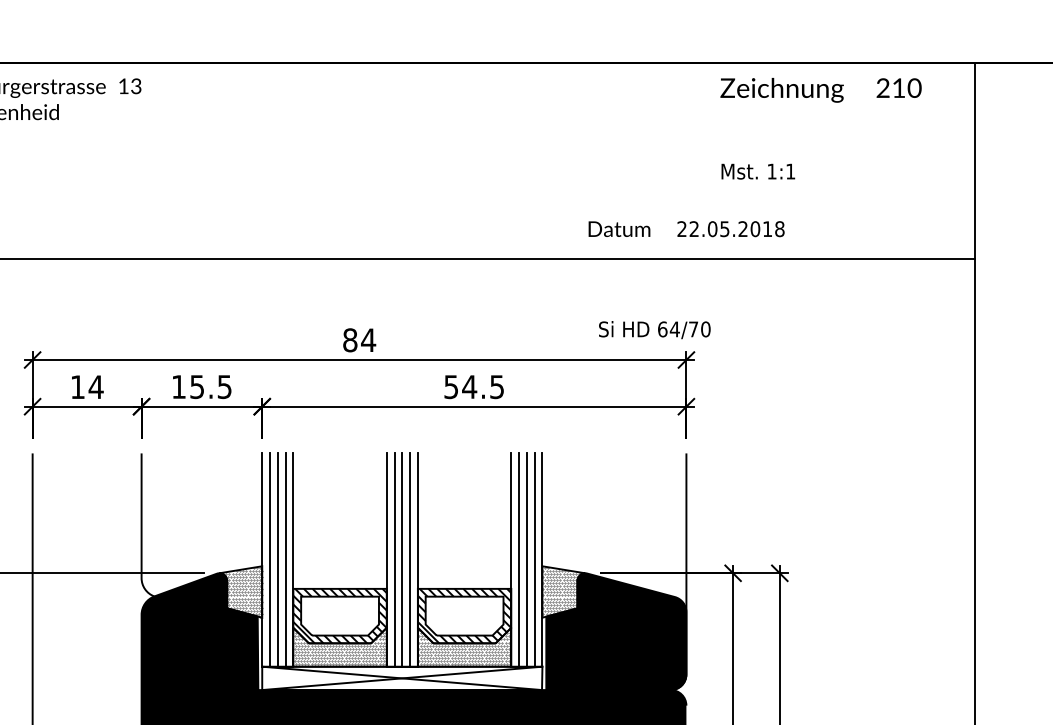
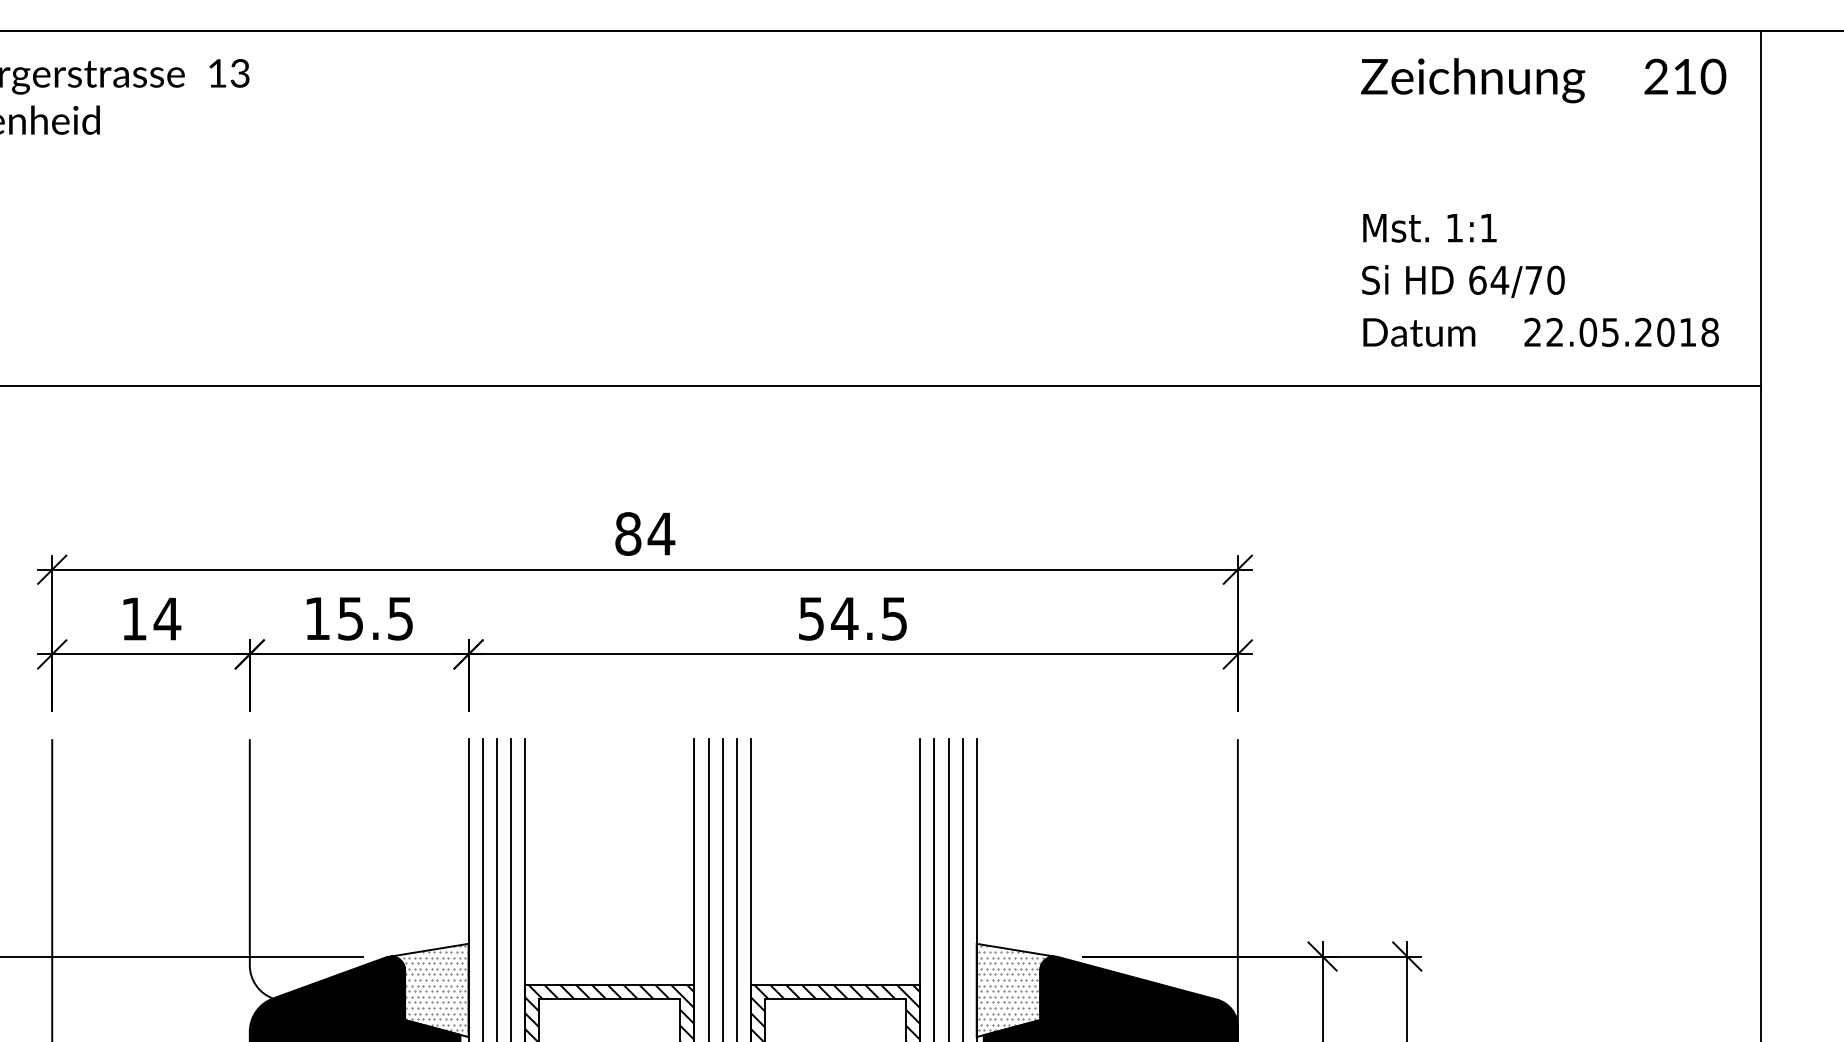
text: (820, 90) -> (1542, 80), moved
text: (758, 171) -> (1430, 227), moved
text: (686, 229) -> (1540, 333), moved
text: (654, 330) -> (1462, 282), moved

